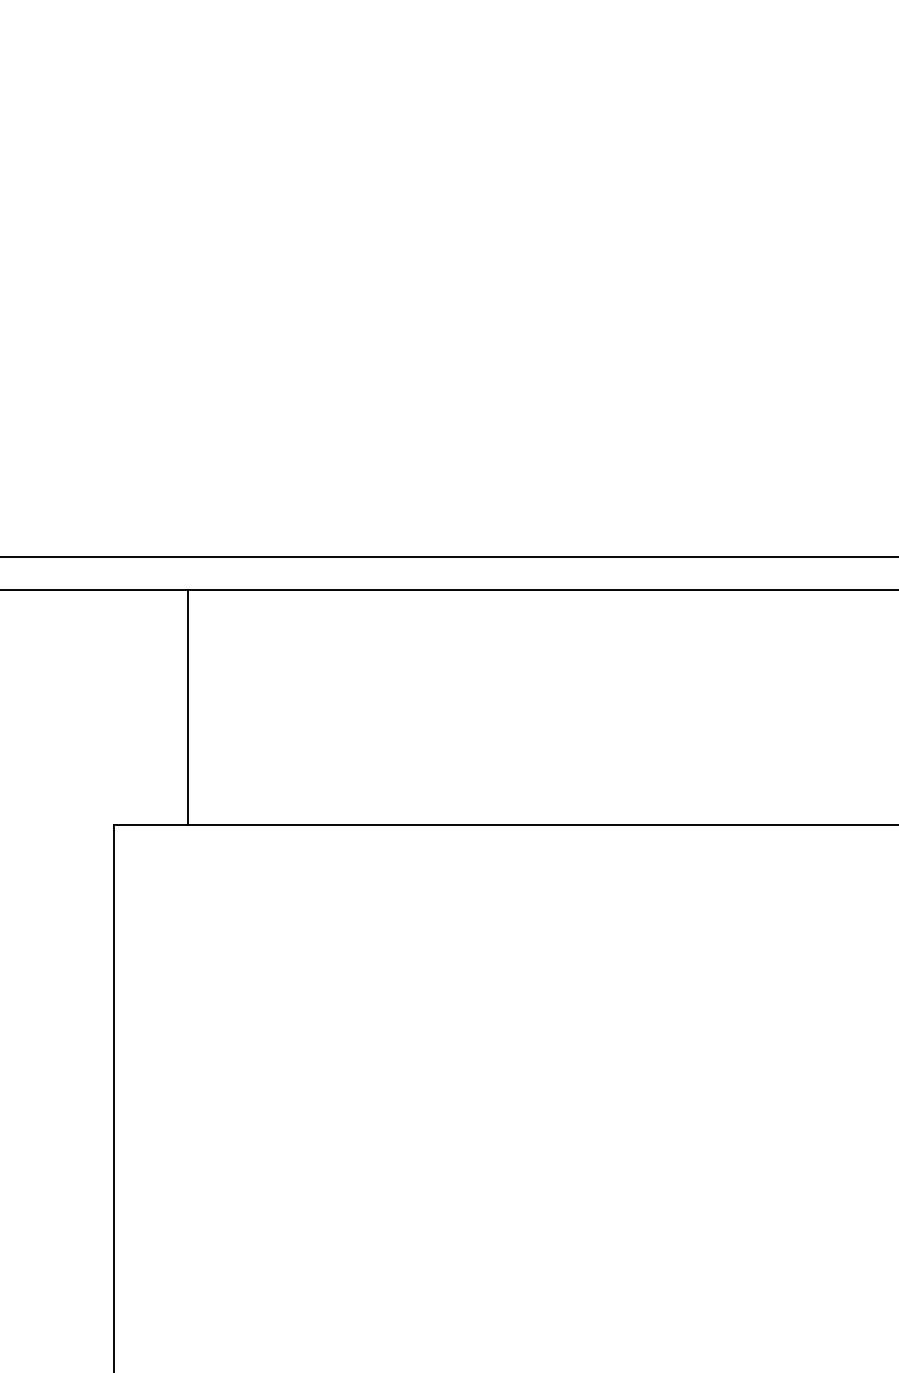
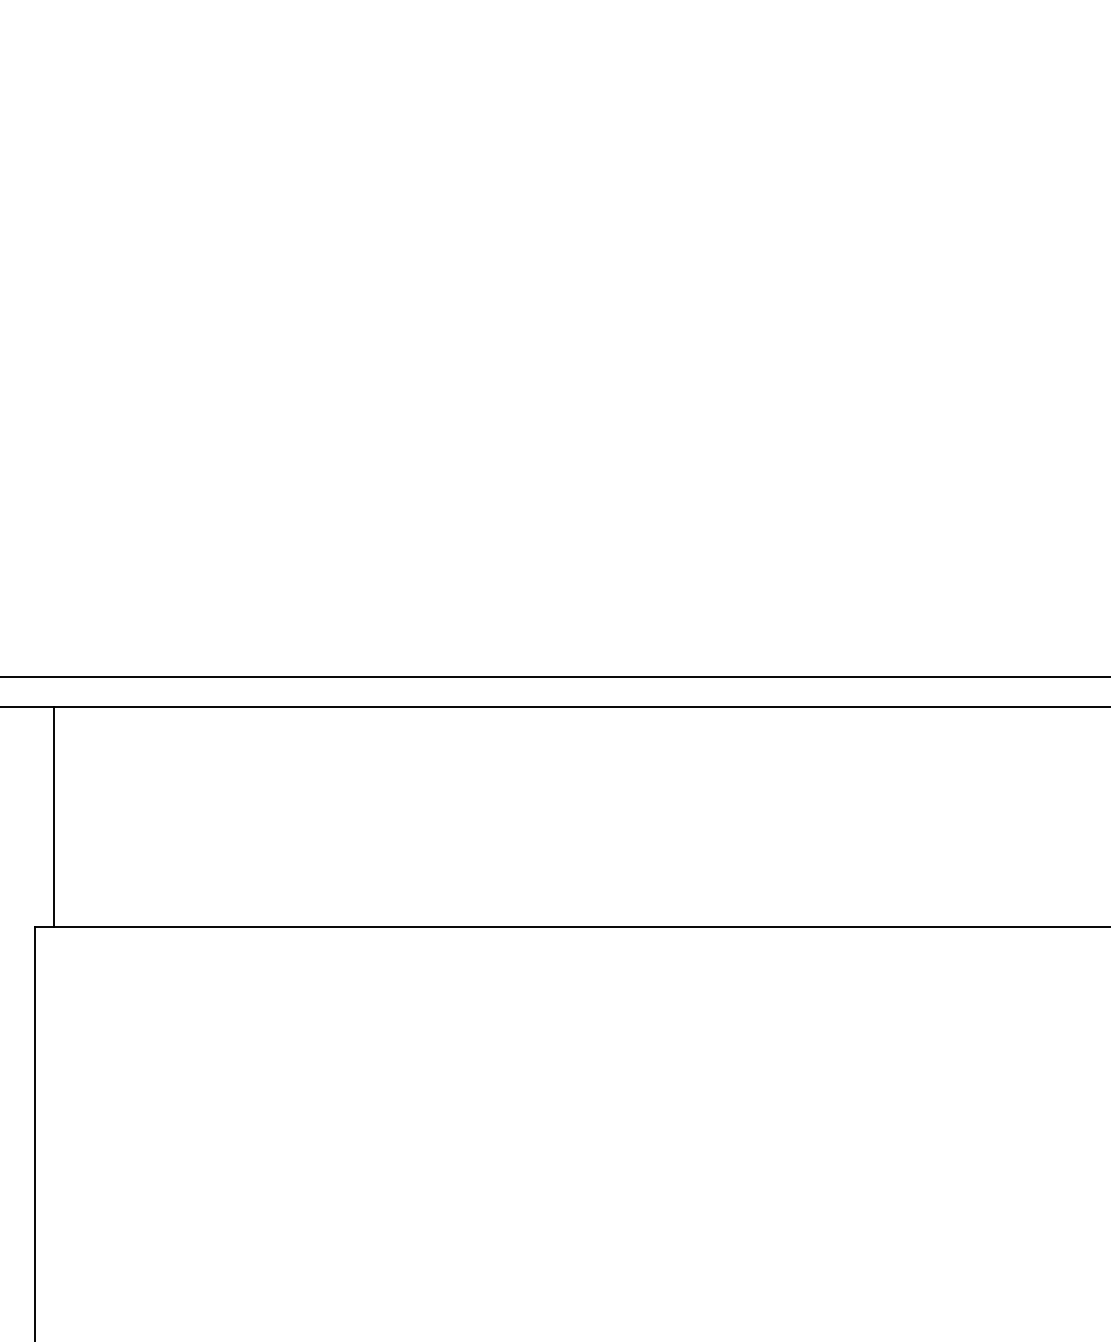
line: (187, 707) -> (53, 816), moved

